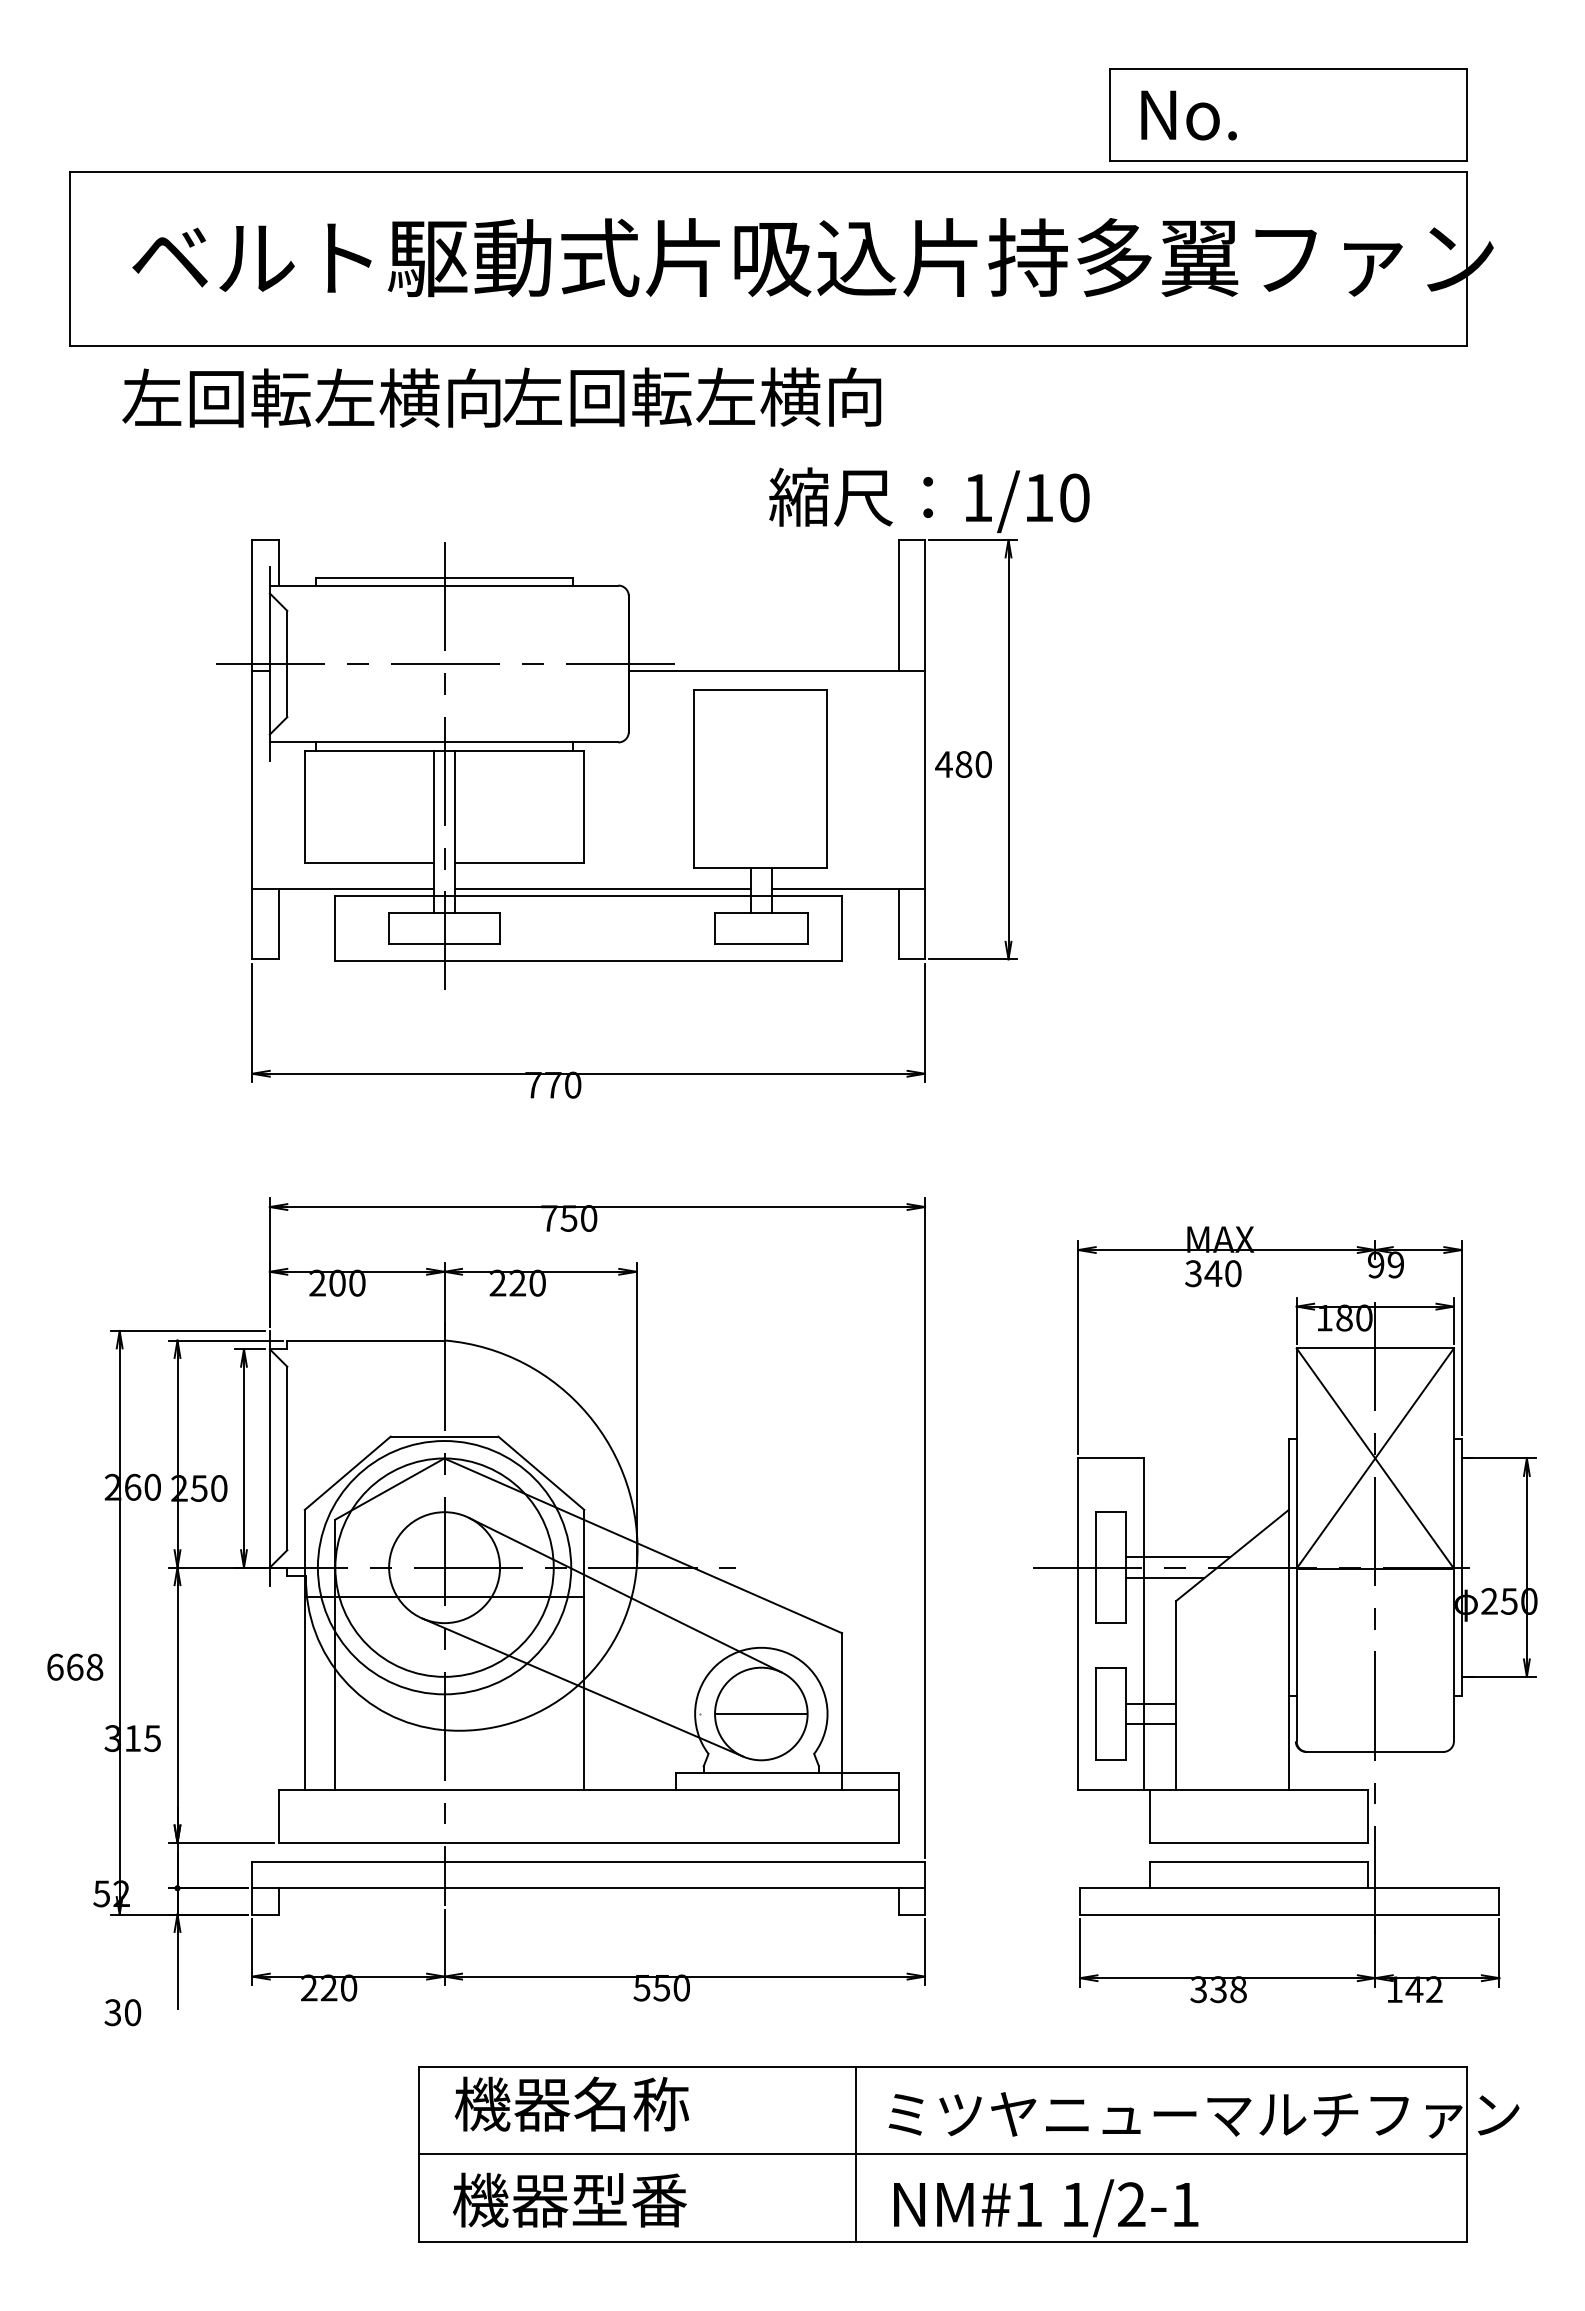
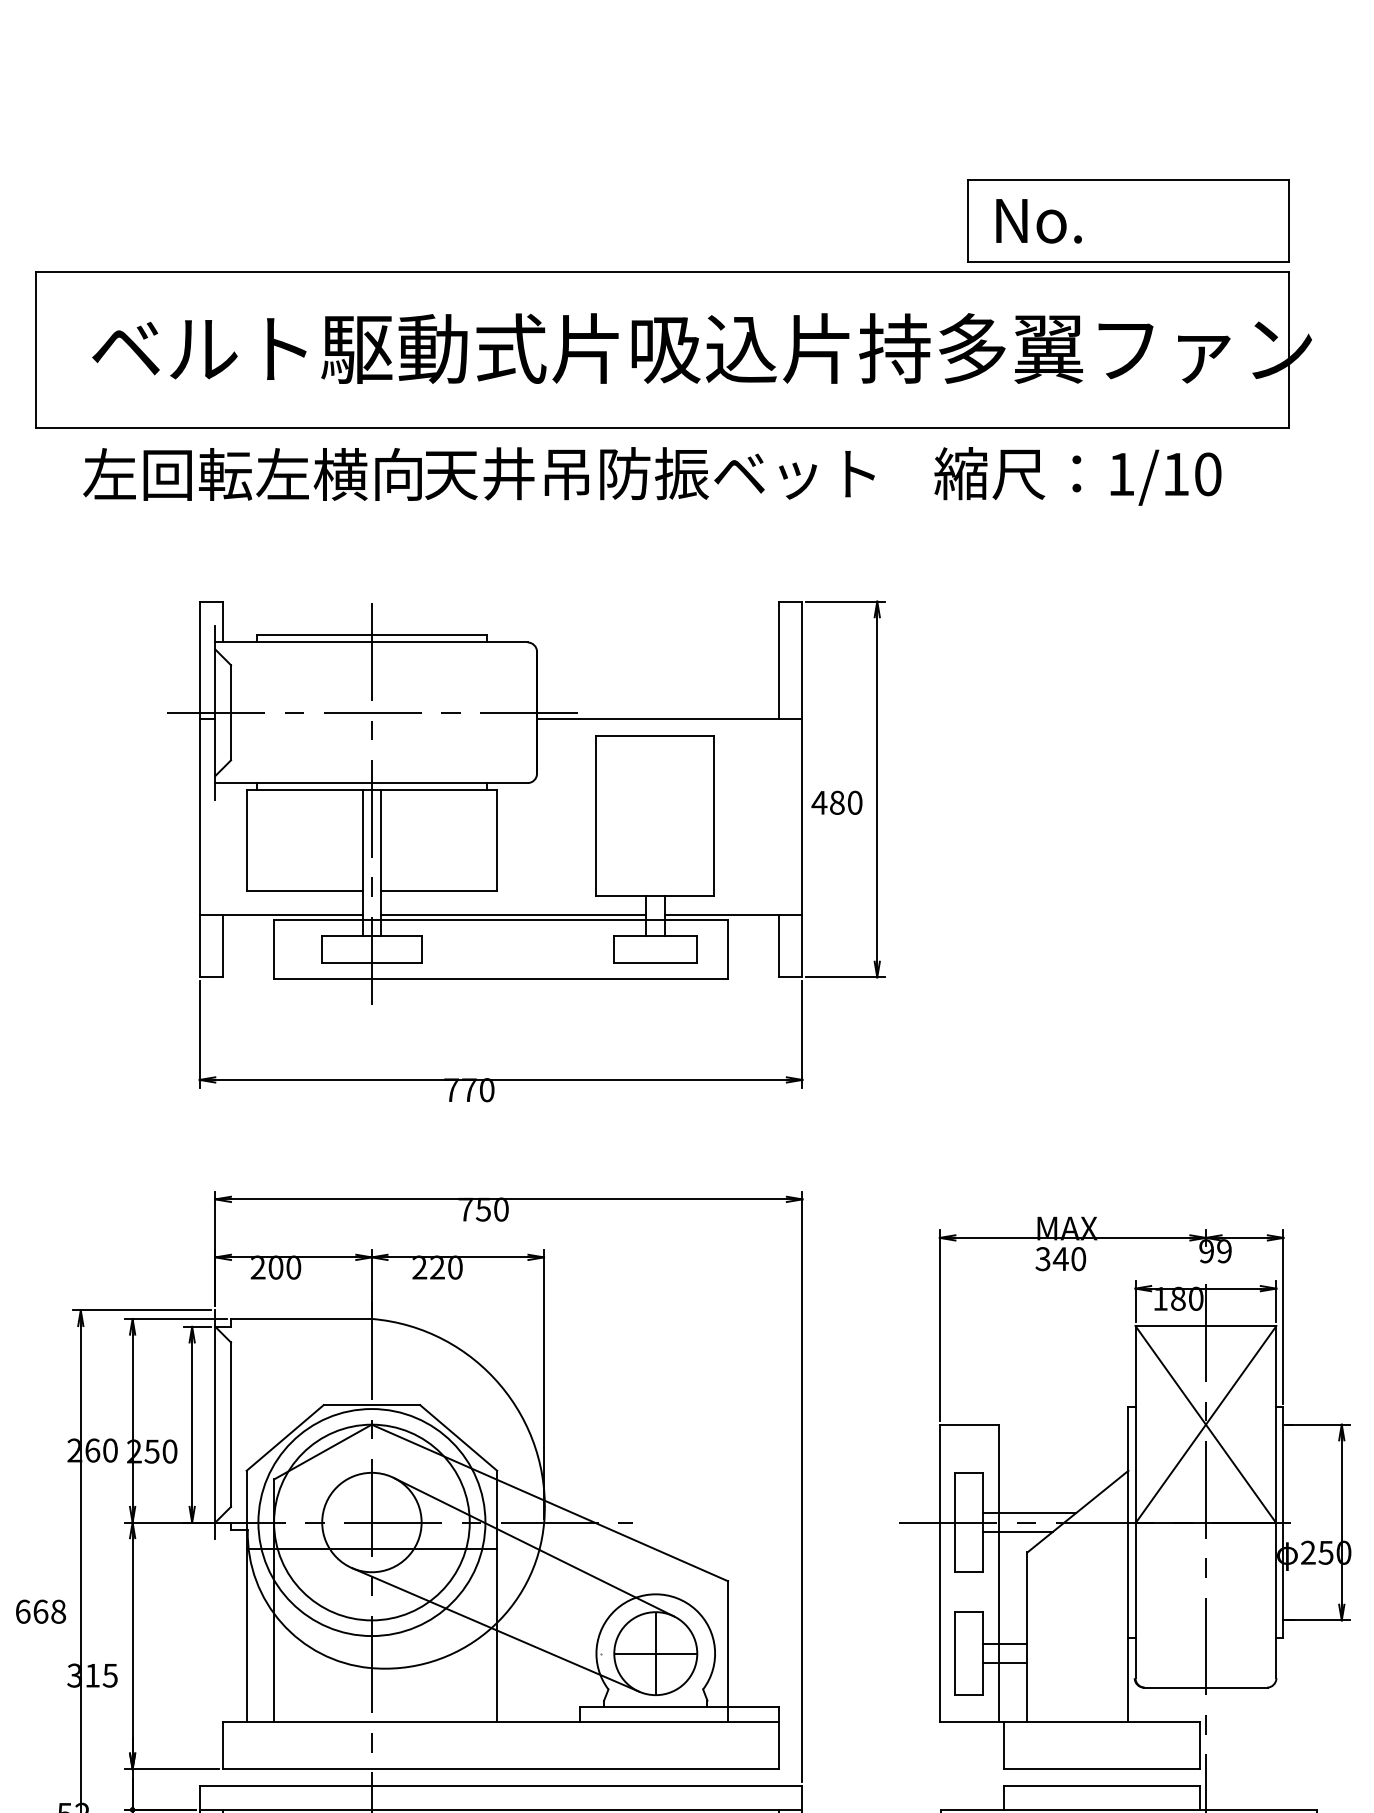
text: (754, 397) -> (649, 473), 左回転左横向 -> 天井吊防振ベット
text: (929, 500) -> (1077, 476), moved
line: (761, 1713) -> (655, 1653), added

